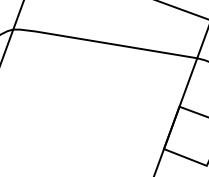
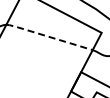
line: (102, 42) -> (48, 36), solid -> dashed

